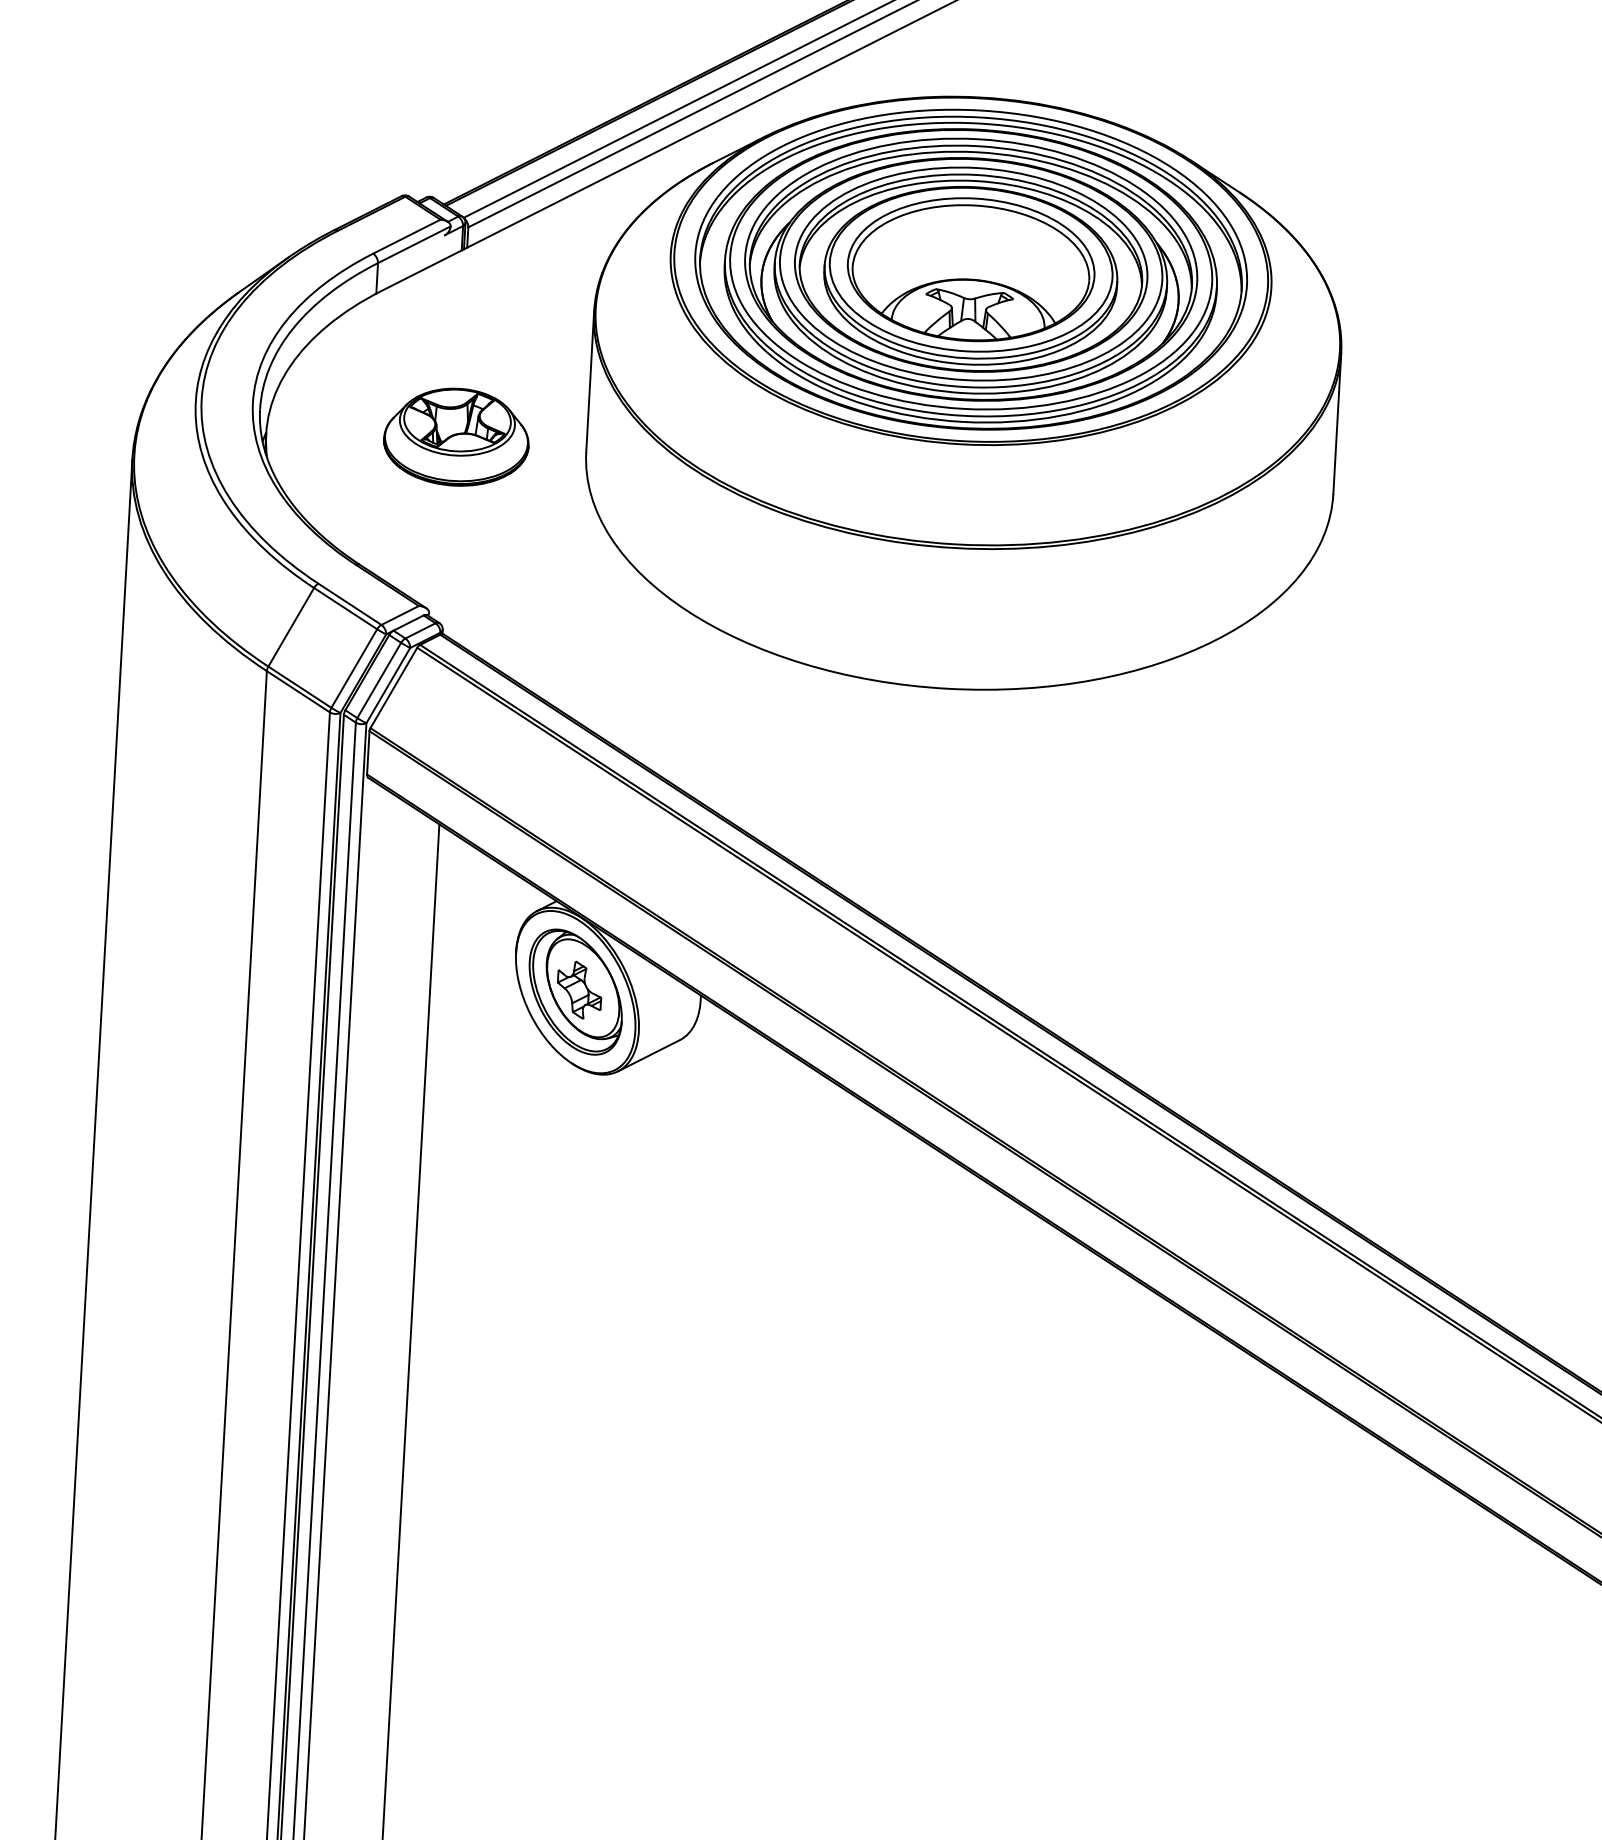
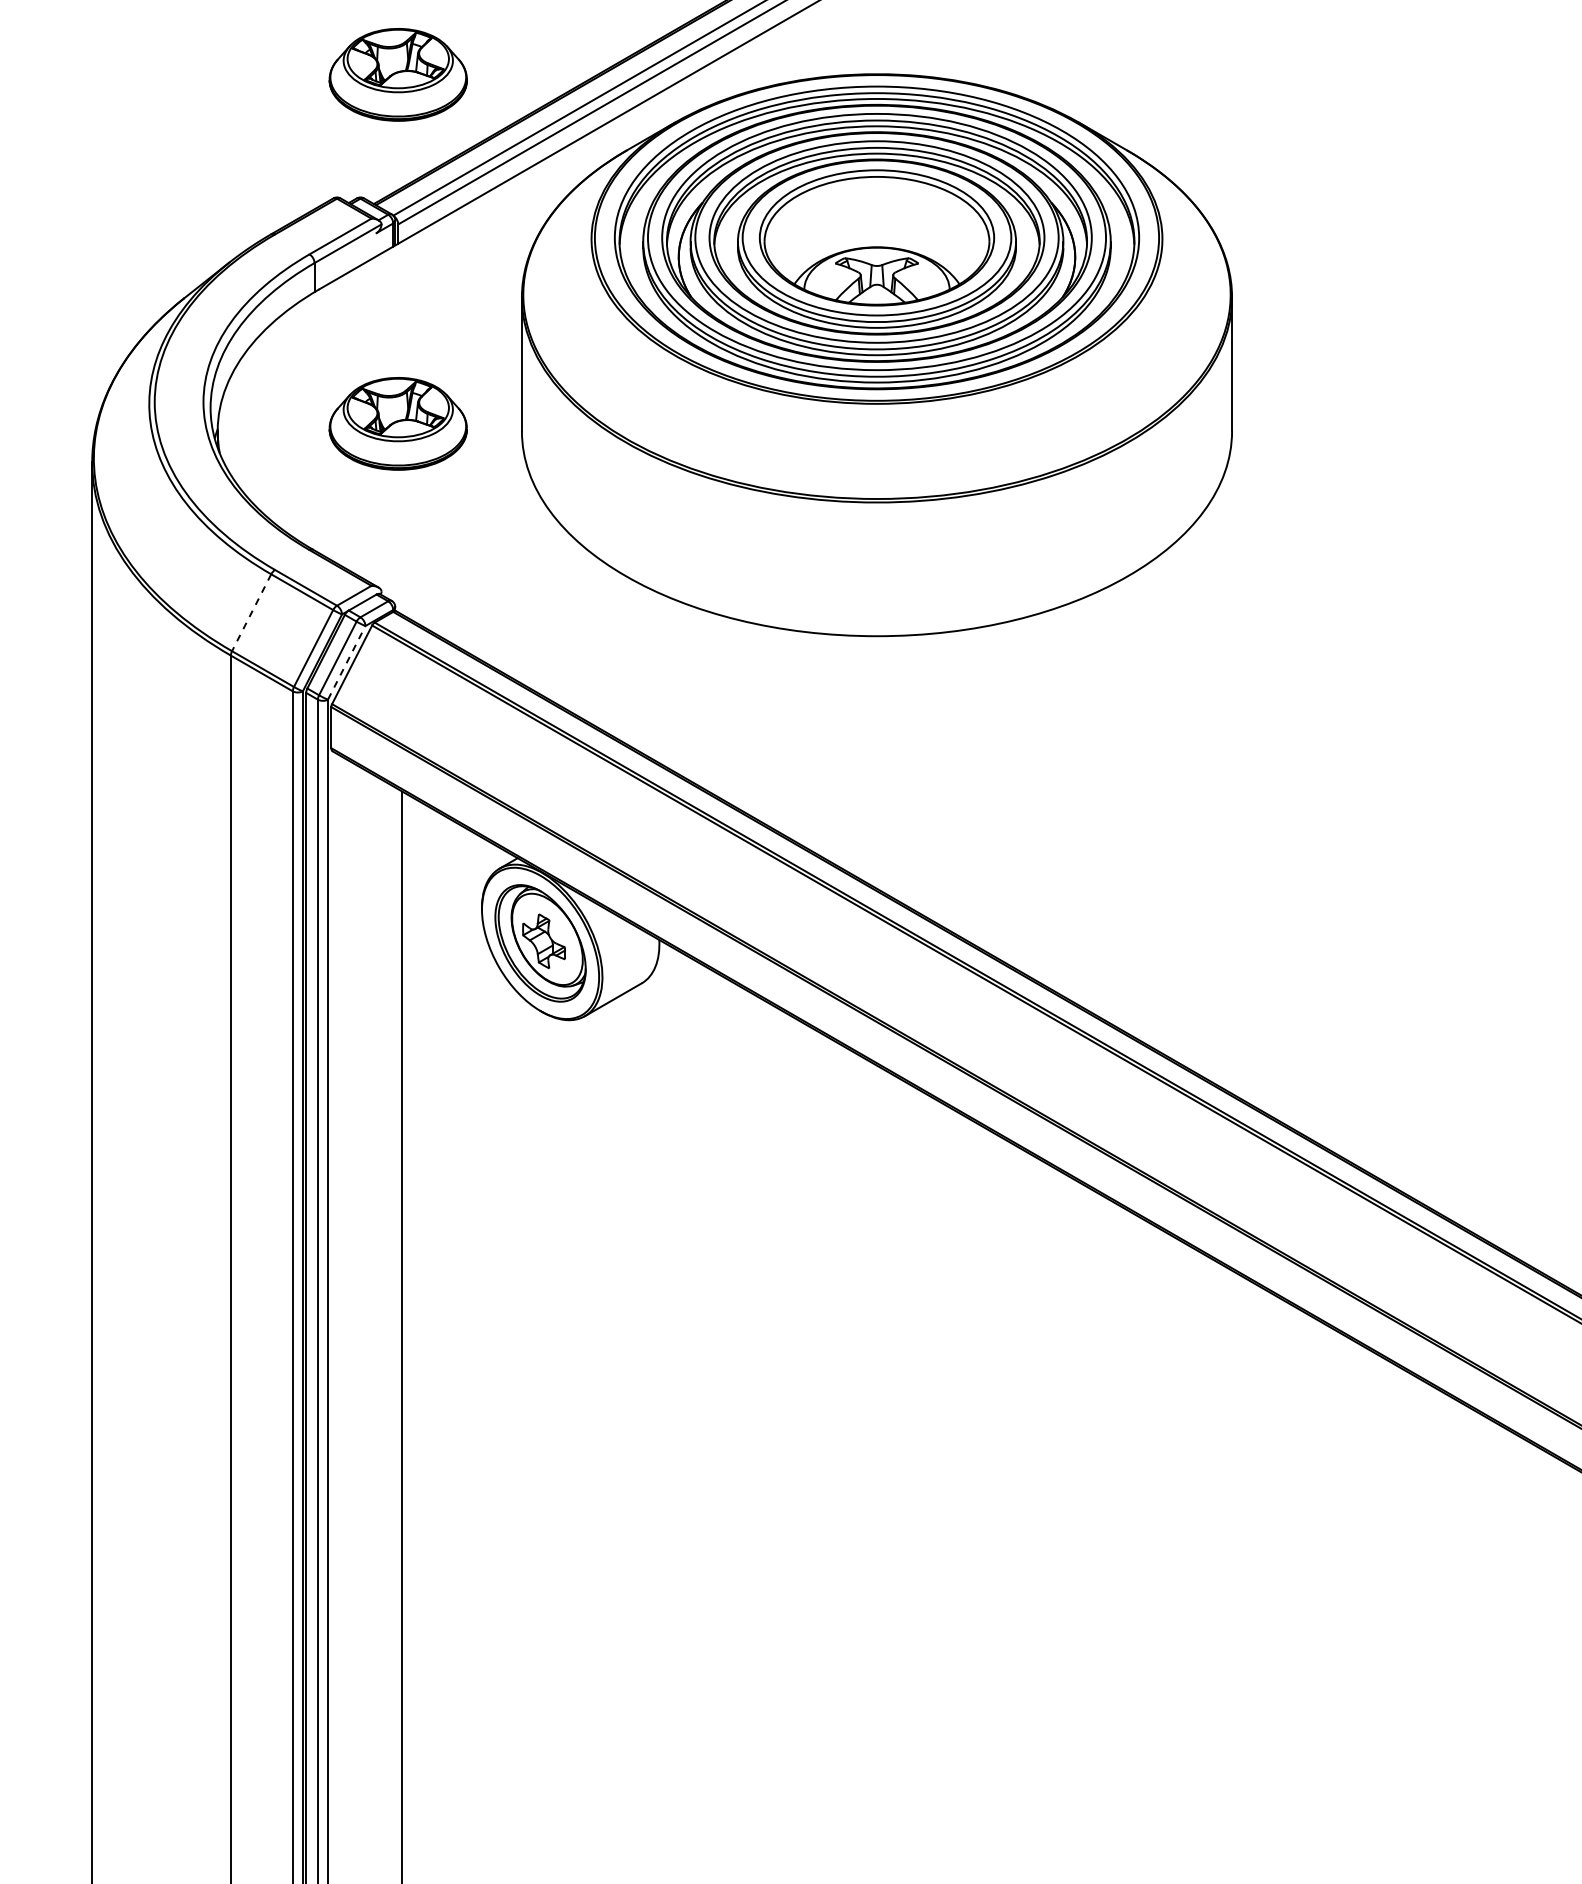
part: (476, 69) -> (397, 74), added
line: (291, 628) -> (251, 613), solid -> dashed
line: (388, 685) -> (346, 662), solid -> dashed

